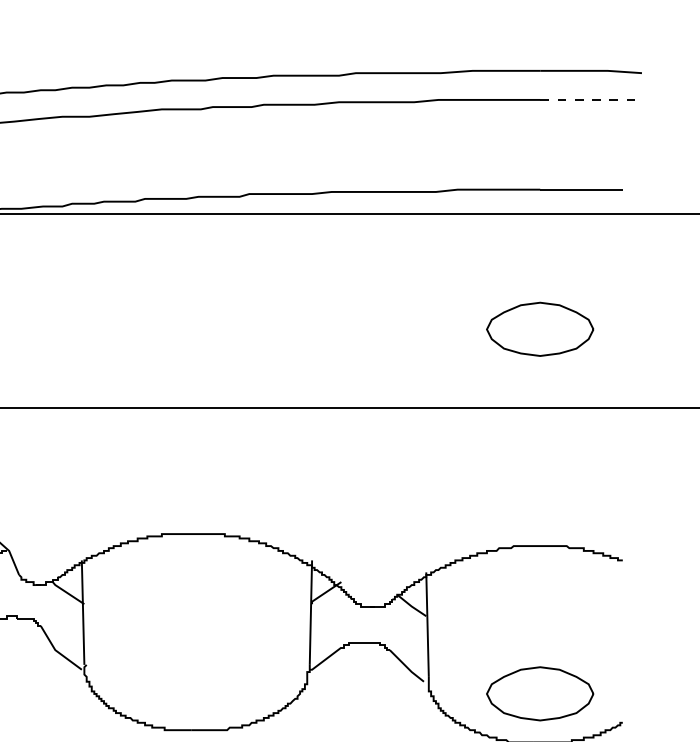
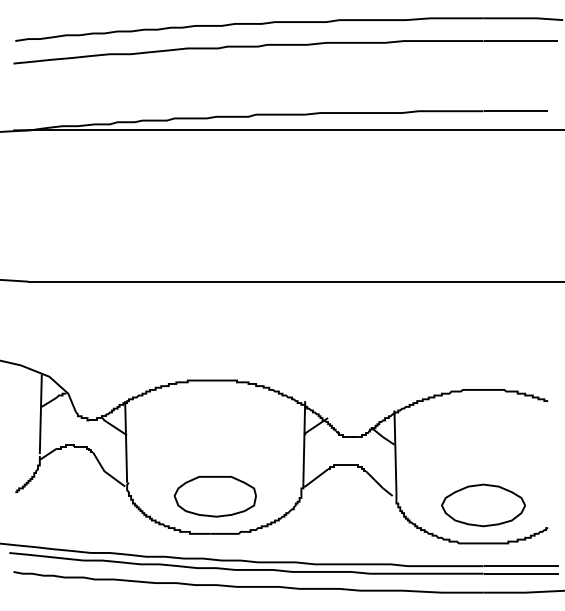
line: (587, 100) -> (520, 41), dashed -> solid
part: (540, 329) -> (483, 220), removed
part: (196, 682) -> (214, 496), added

